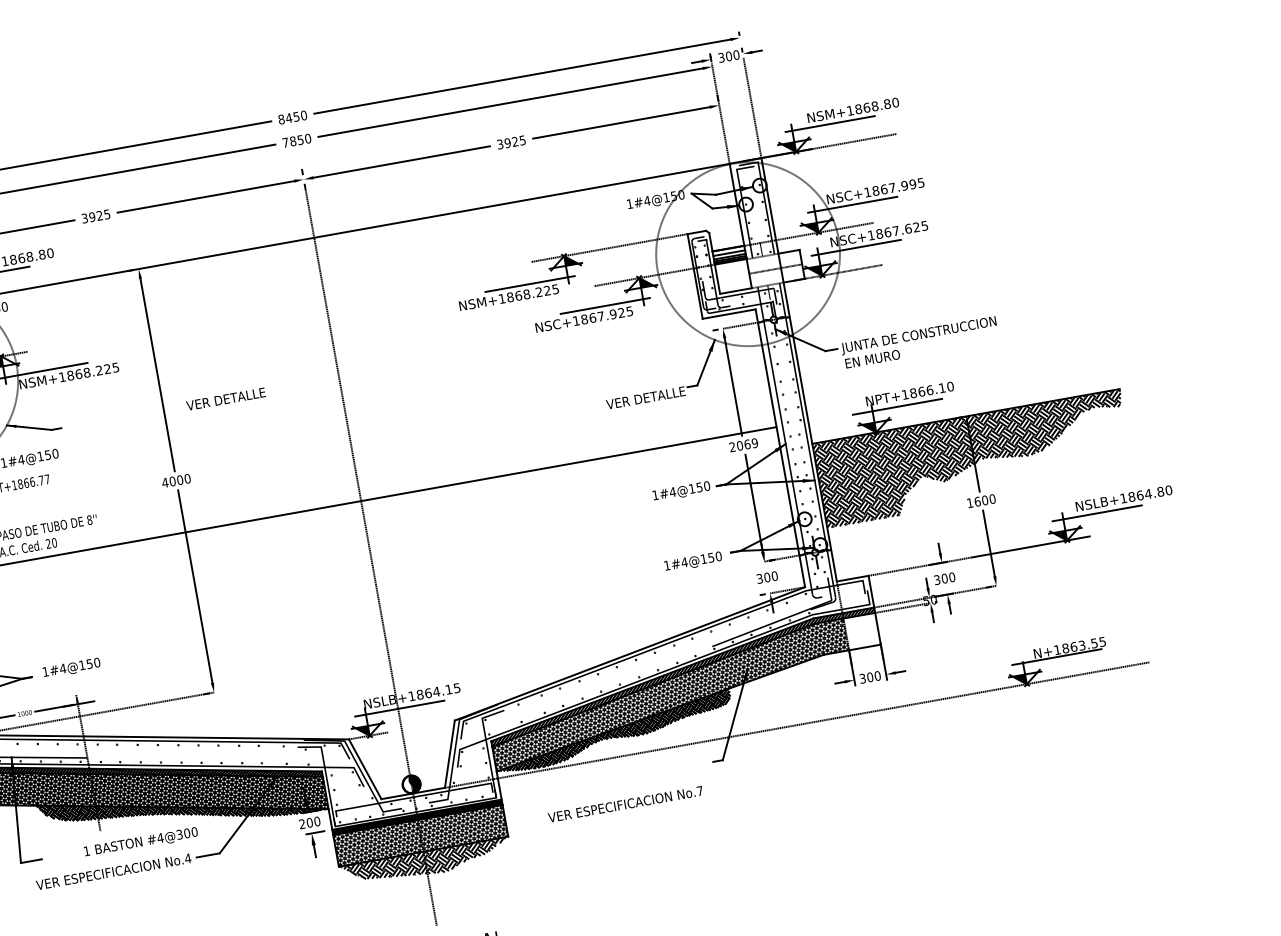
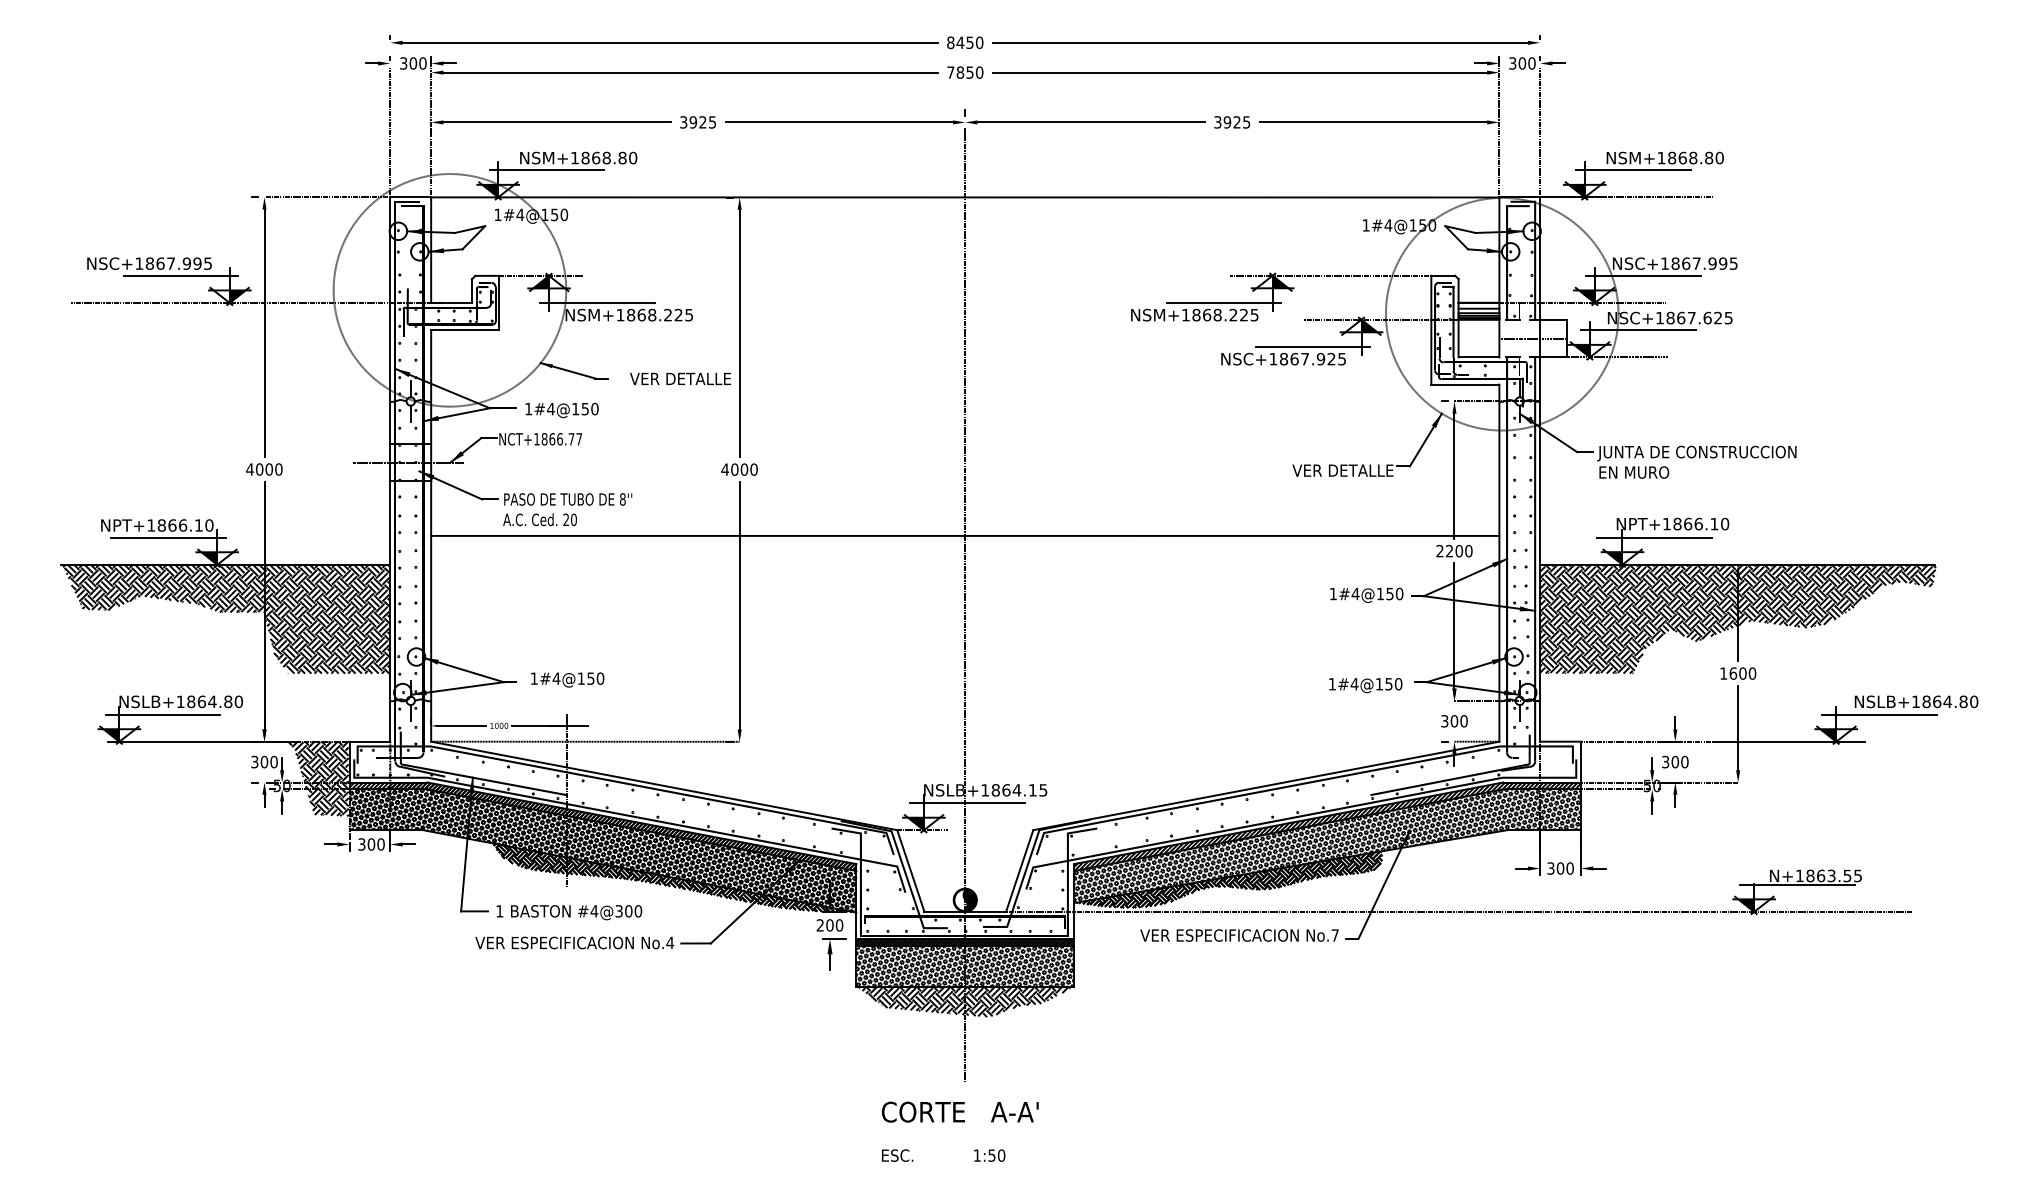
text: (225, 398) -> (680, 378), moved
text: (746, 444) -> (1458, 550), 2069 -> 2200
hatch: (862, 631) -> (1560, 809), added
text: (625, 804) -> (1239, 935), moved
text: (141, 842) -> (569, 912), moved

